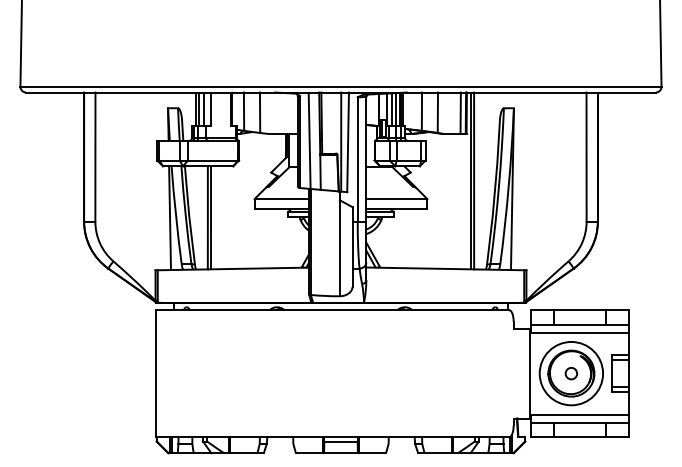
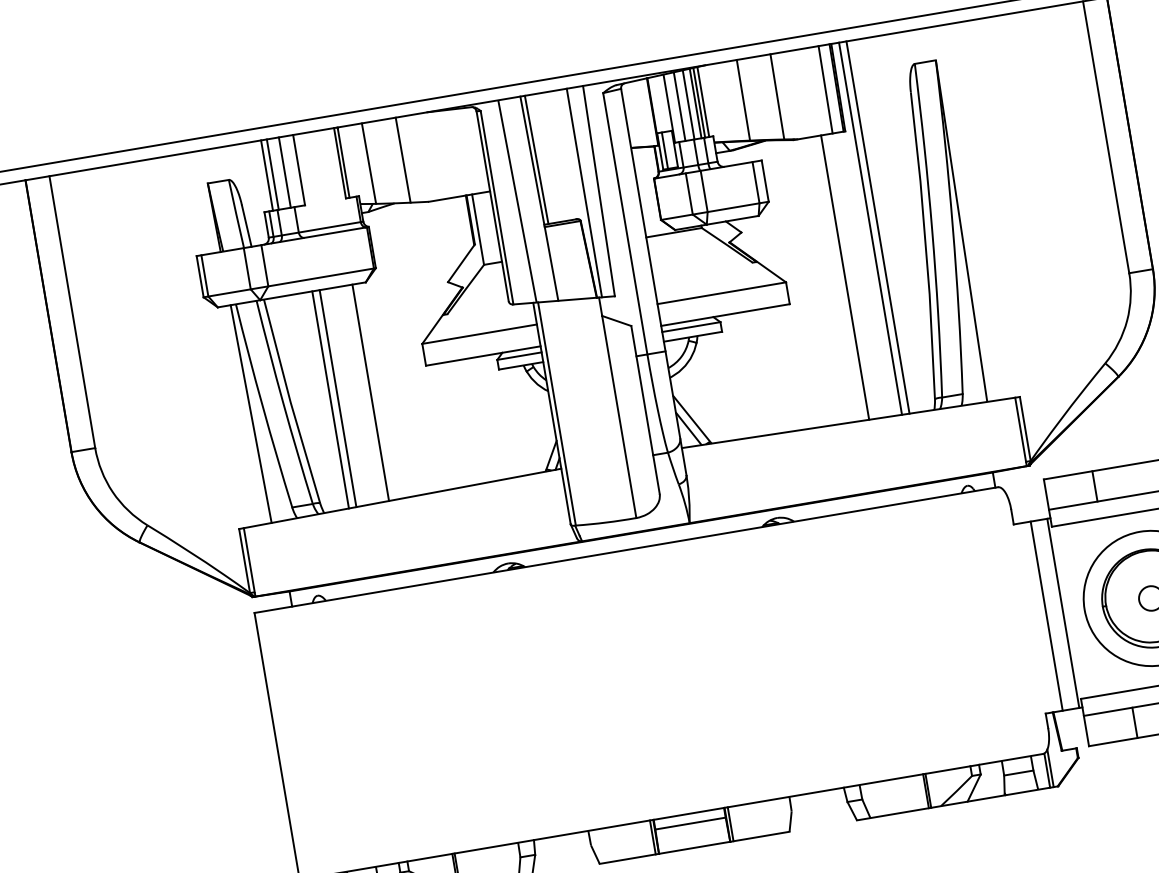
line: (455, 201) -> (846, 277), added
line: (226, 217) -> (369, 392), added
line: (521, 373) -> (1046, 615), added

